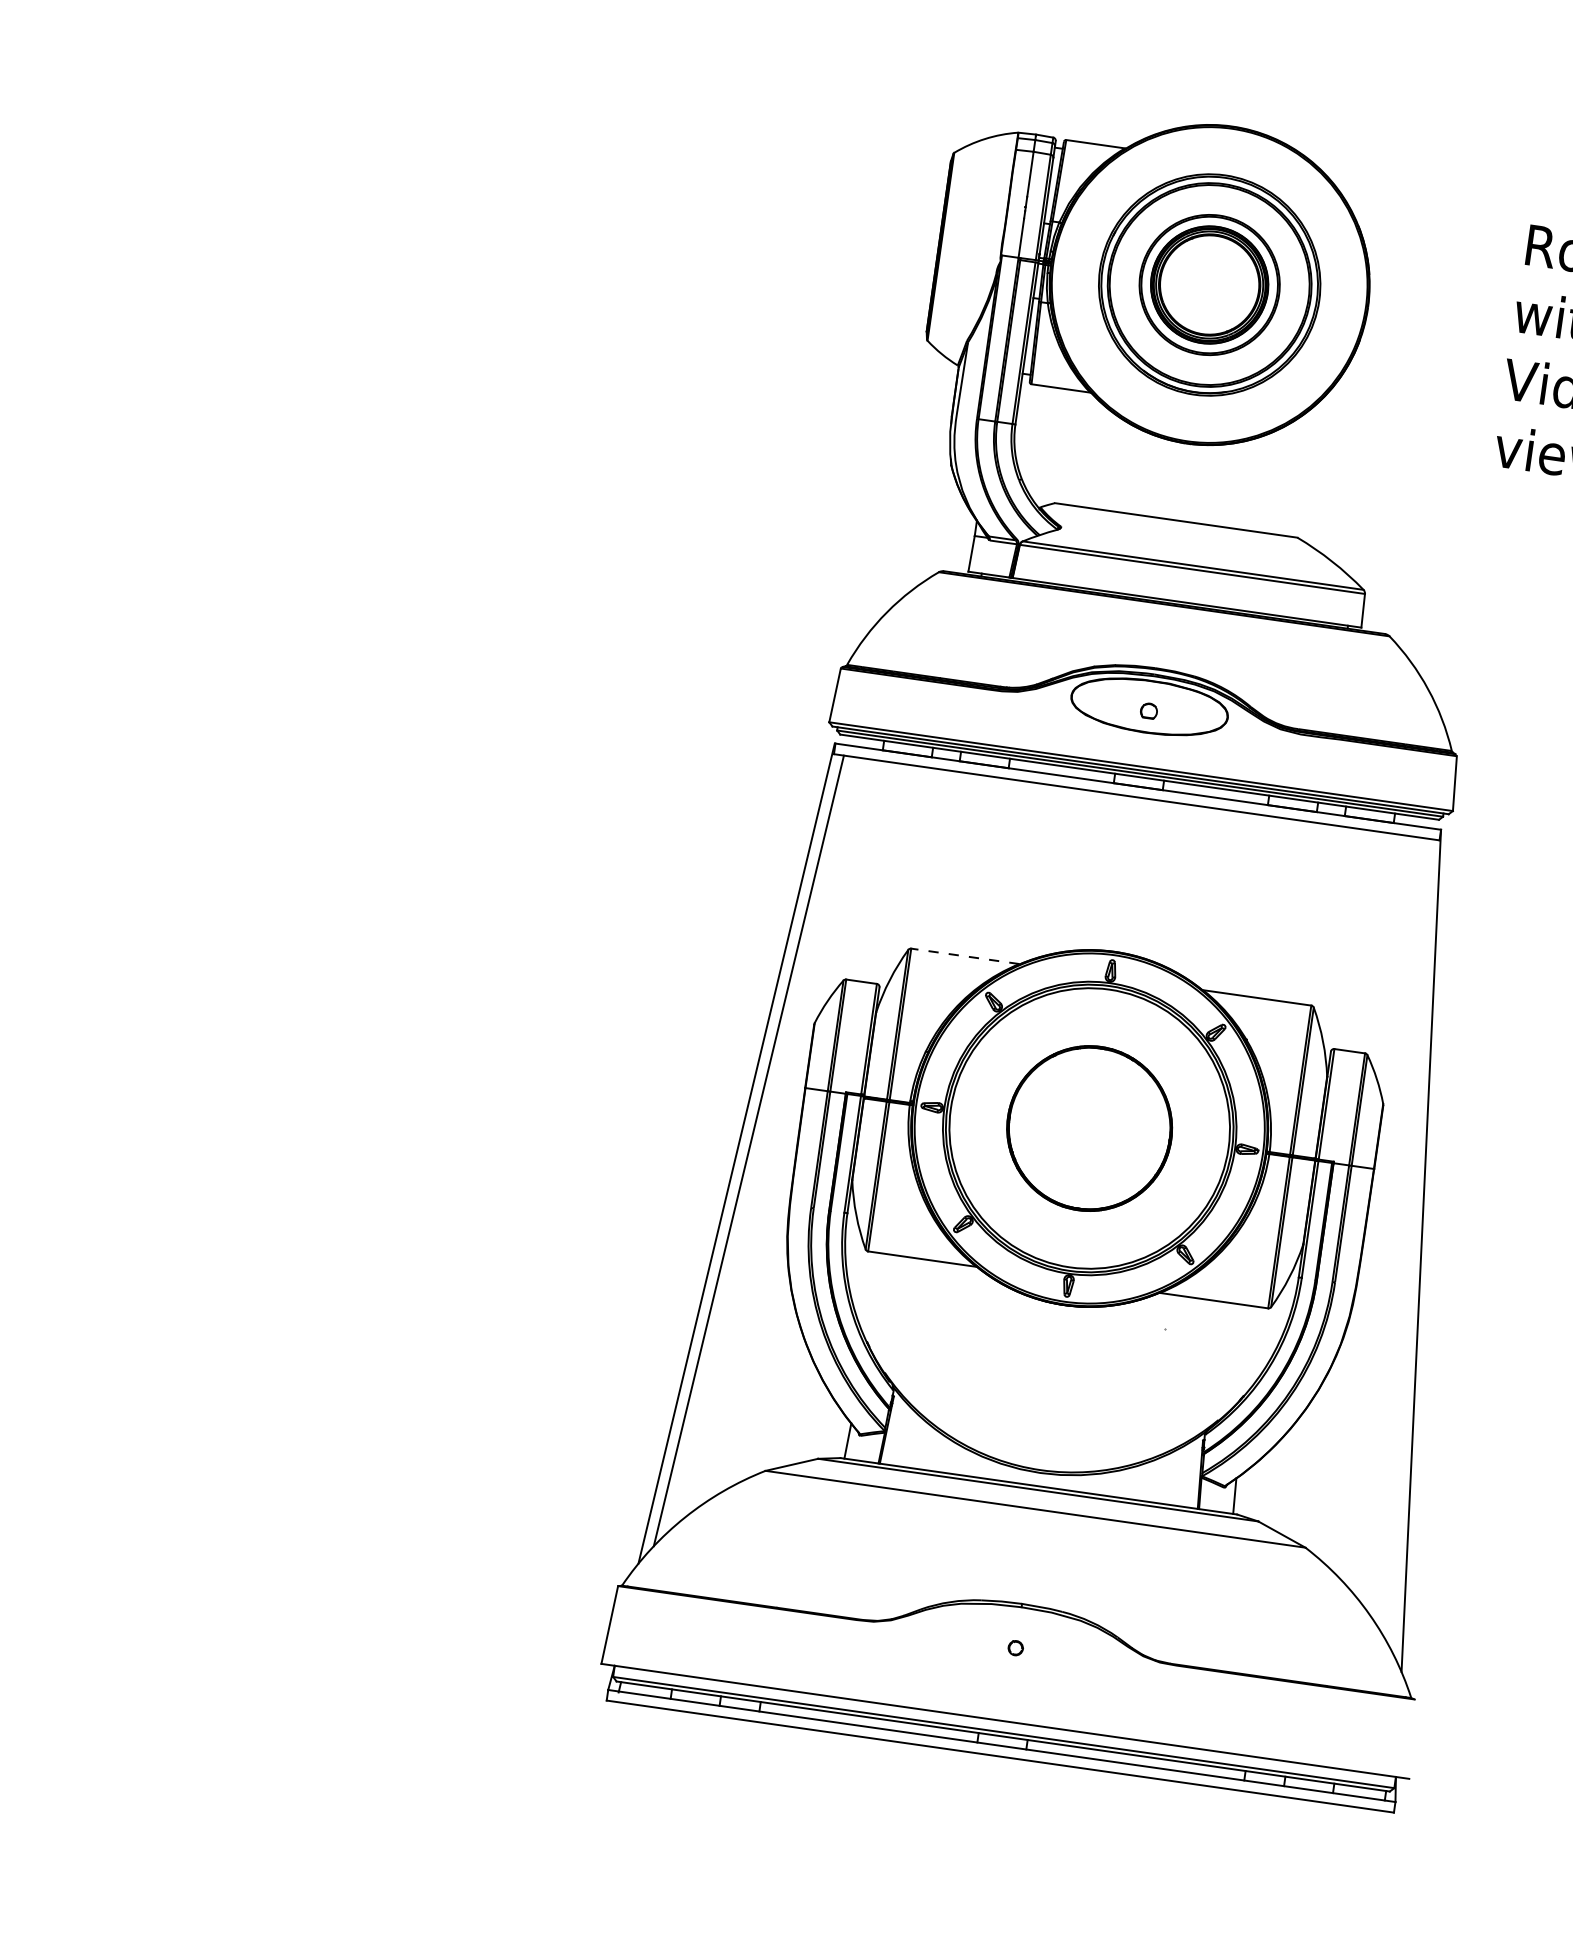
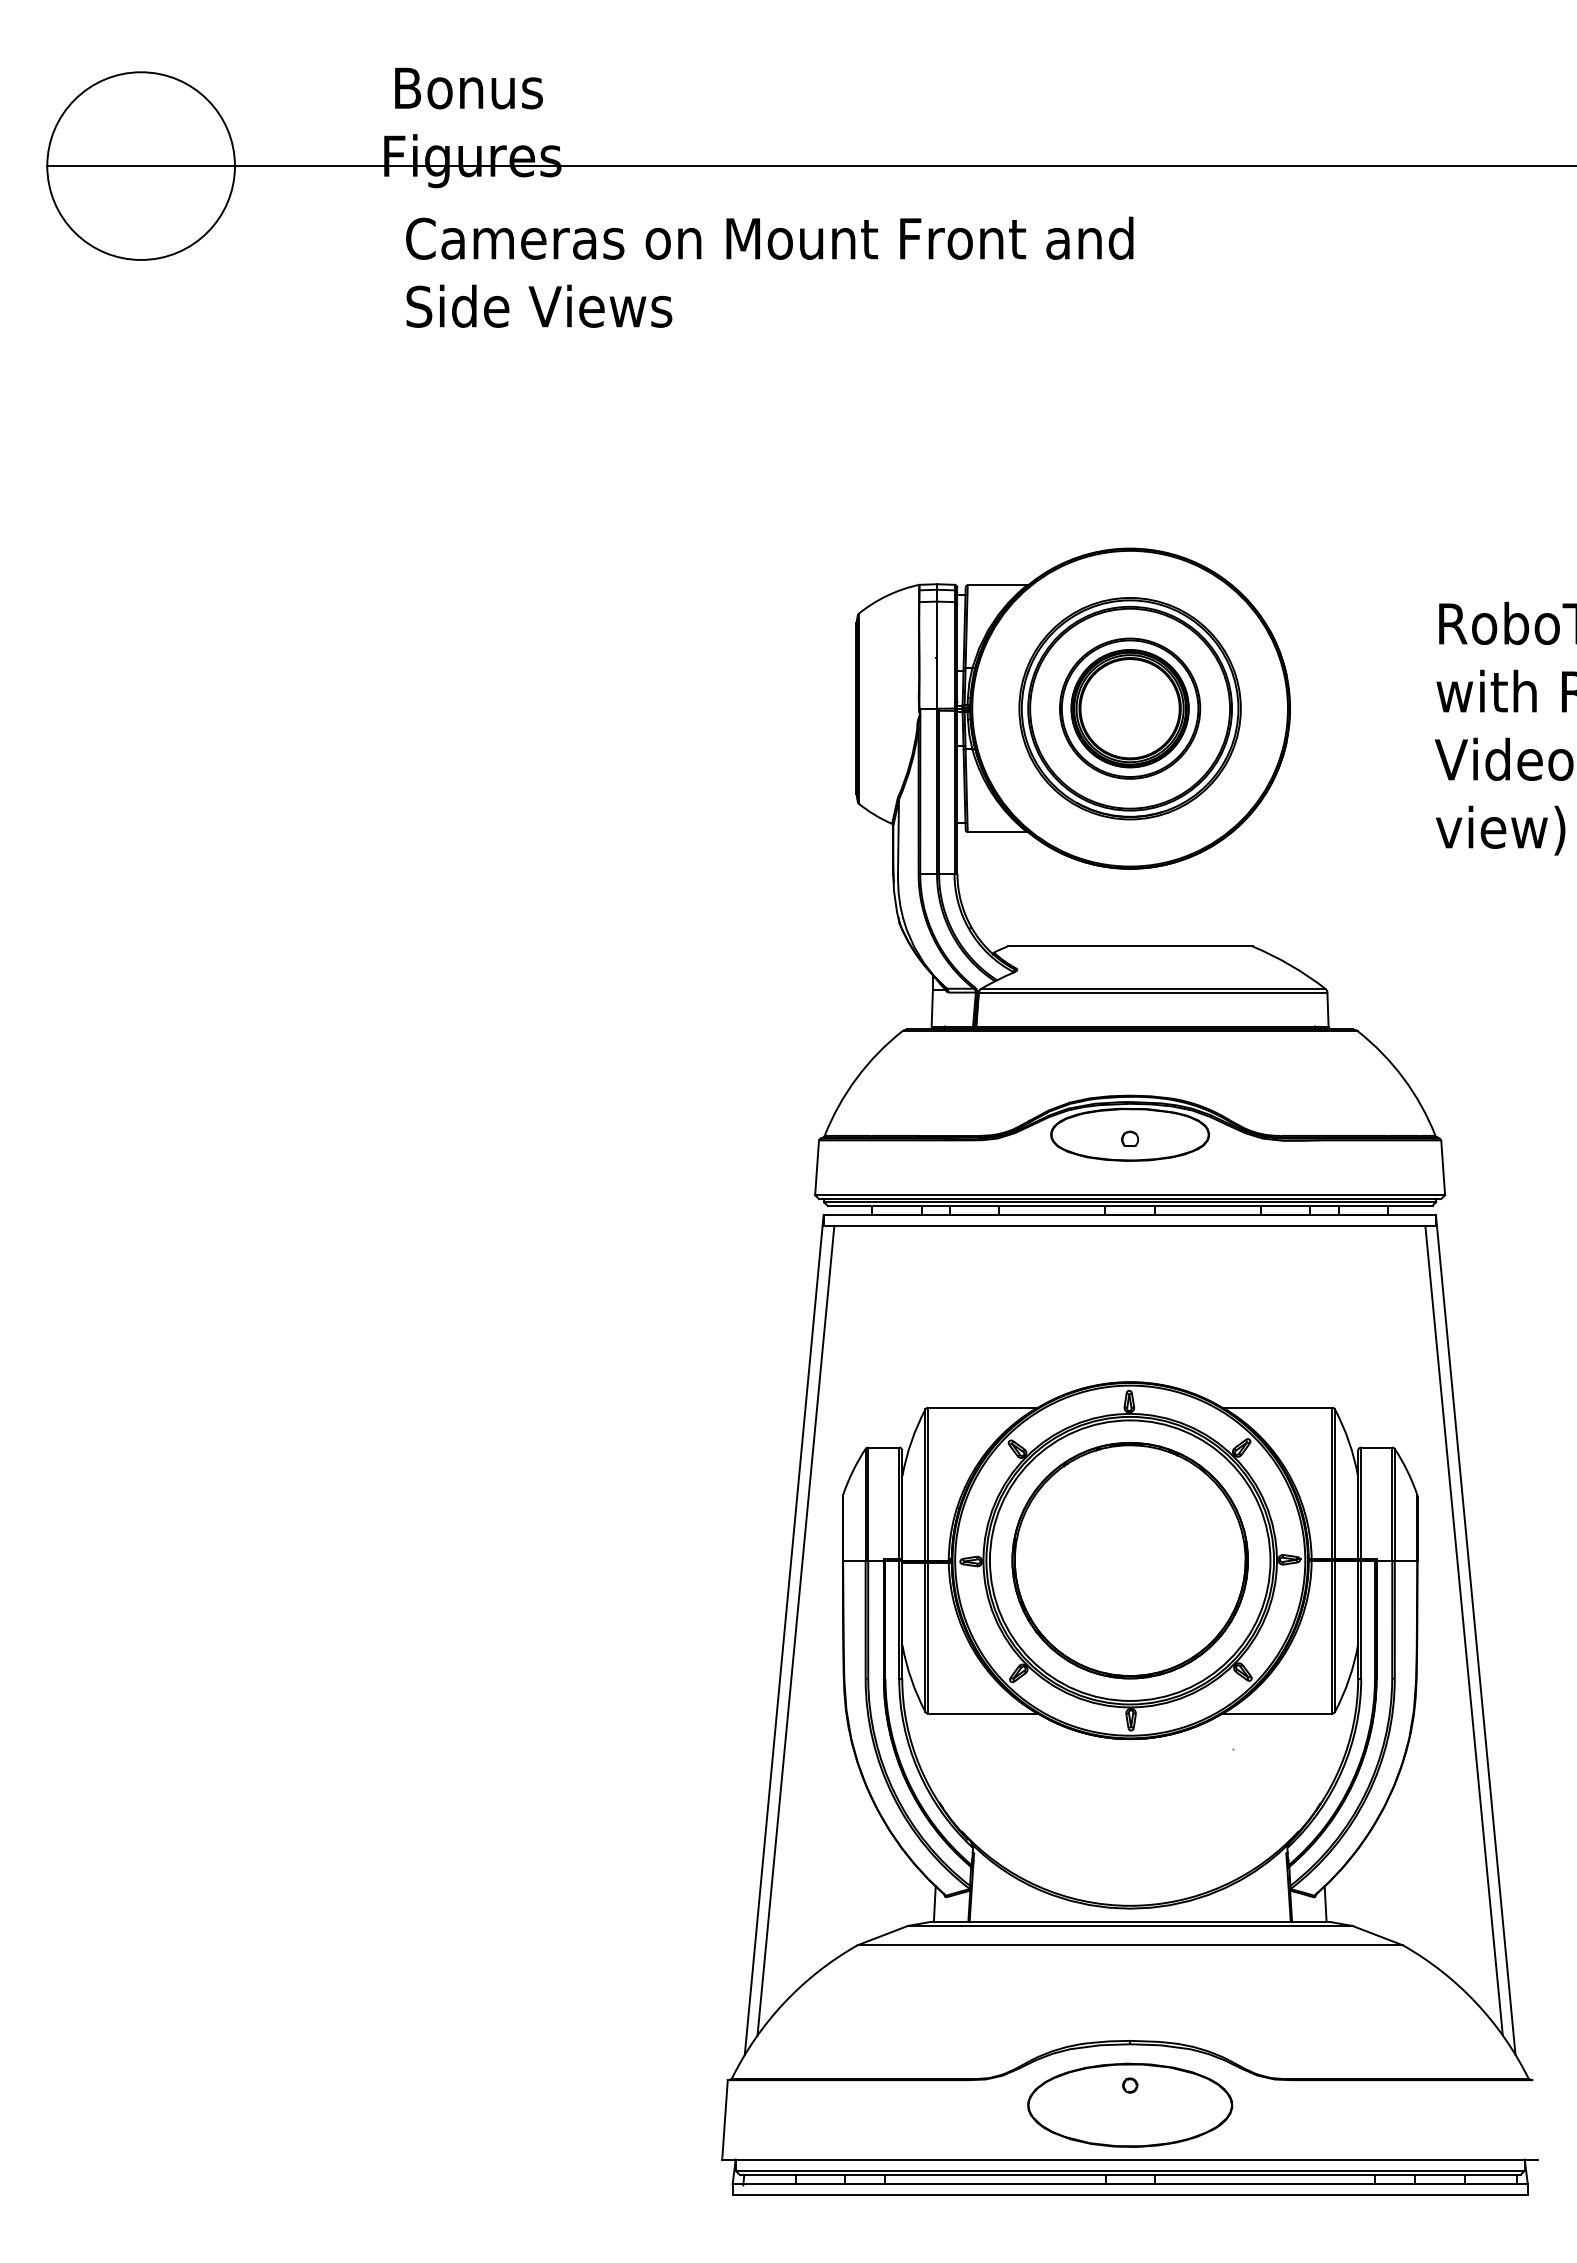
line: (965, 956) -> (982, 1407), dashed -> solid
part: (1089, 1128) -> (1129, 1560), size x1.43
line: (1409, 1244) -> (1463, 1630), added
part: (1013, 1666) -> (1130, 2104), added

